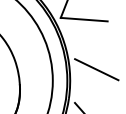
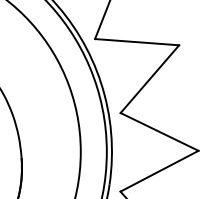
line: (91, 40) -> (150, 79), added
line: (96, 91) -> (159, 171), added

